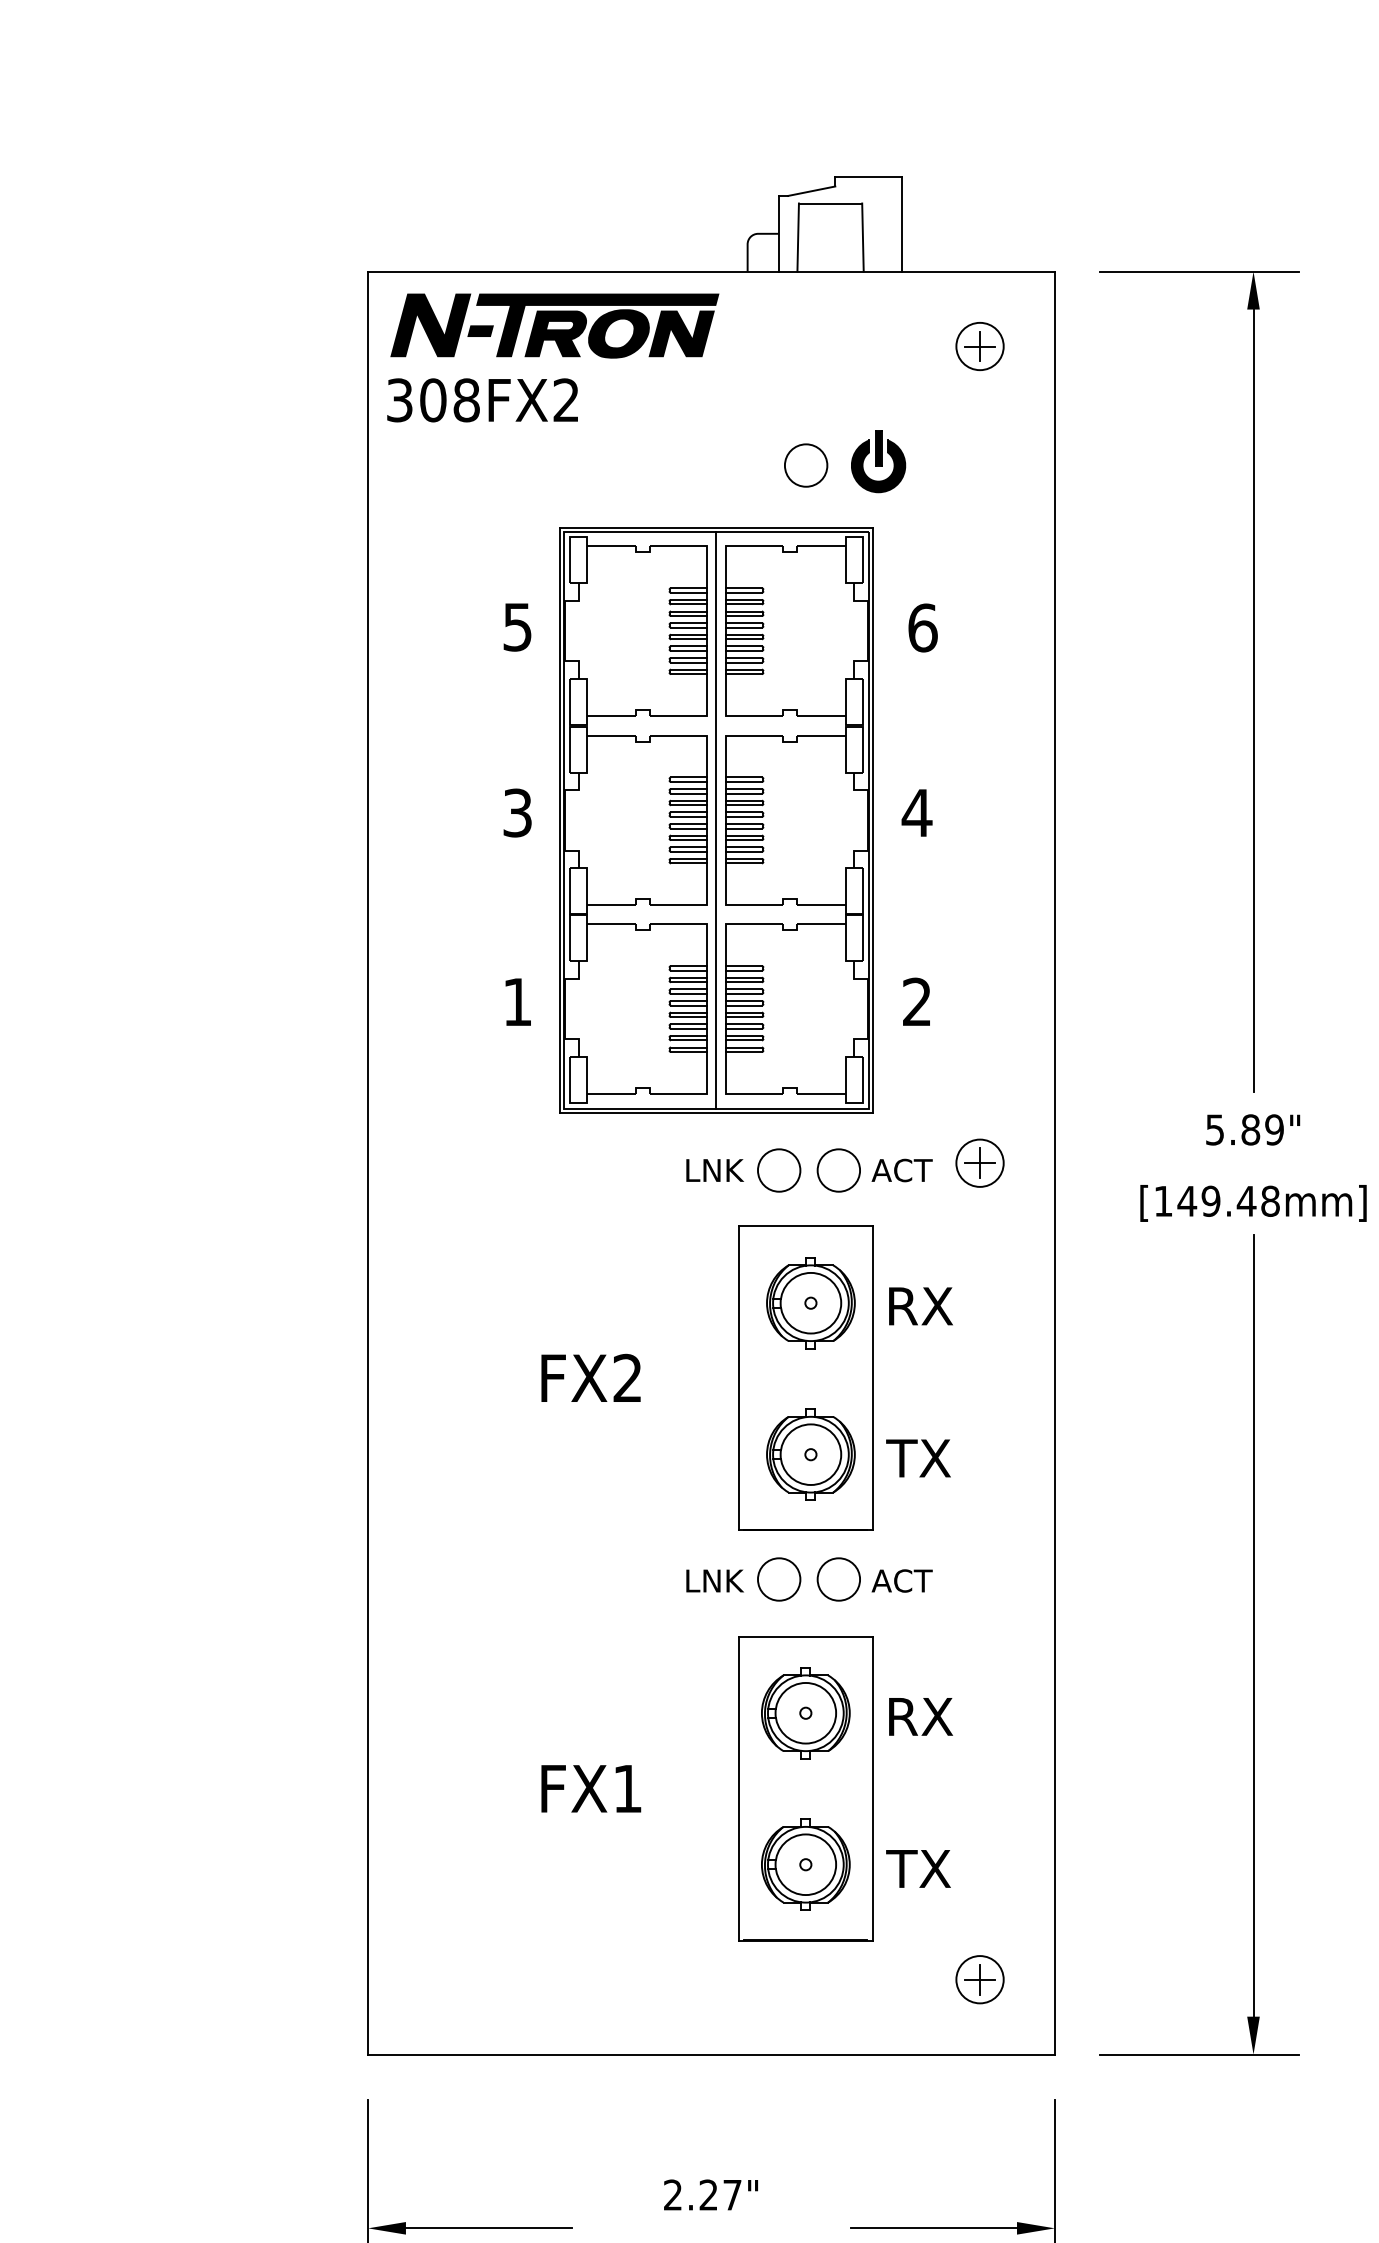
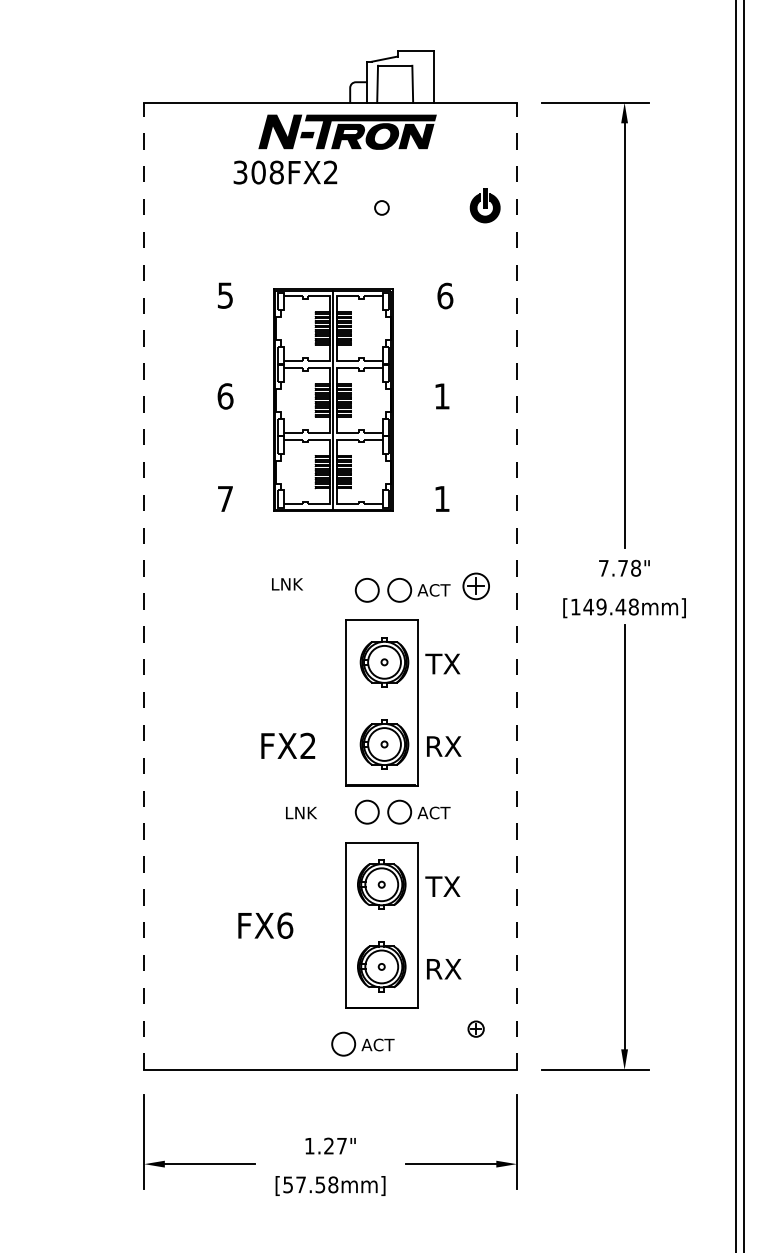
part: (554, 324) -> (347, 131), moved
part: (978, 346) -> (475, 143), removed
text: (482, 400) -> (285, 172), moved
part: (877, 461) -> (484, 205), moved
circle: (805, 464) -> (381, 207), size x0.6
text: (517, 813) -> (225, 396), 3 -> 6
text: (915, 813) -> (441, 396), 4 -> 1
part: (716, 820) -> (333, 400), size x0.7
text: (517, 1001) -> (225, 498), 1 -> 7
text: (915, 1001) -> (441, 498), 2 -> 1
text: (1245, 1128) -> (620, 567), 5.89" -> 7.78"
line: (368, 1163) -> (144, 586), solid -> dashed
line: (1054, 1163) -> (516, 586), solid -> dashed
text: (715, 1170) -> (287, 584), moved
text: (919, 1305) -> (443, 663), RX -> TX
text: (591, 1377) -> (288, 745), moved
text: (919, 1458) -> (443, 746), TX -> RX
text: (715, 1580) -> (301, 812), moved
text: (919, 1716) -> (443, 886), RX -> TX
text: (628, 1788) -> (285, 925), FX1 -> FX6
text: (919, 1869) -> (443, 969), TX -> RX
part: (978, 1978) -> (475, 1028), size x0.6
part: (770, 2005) -> (362, 1043), added
text: (672, 2193) -> (309, 1145), 2.27" -> 1.27"

